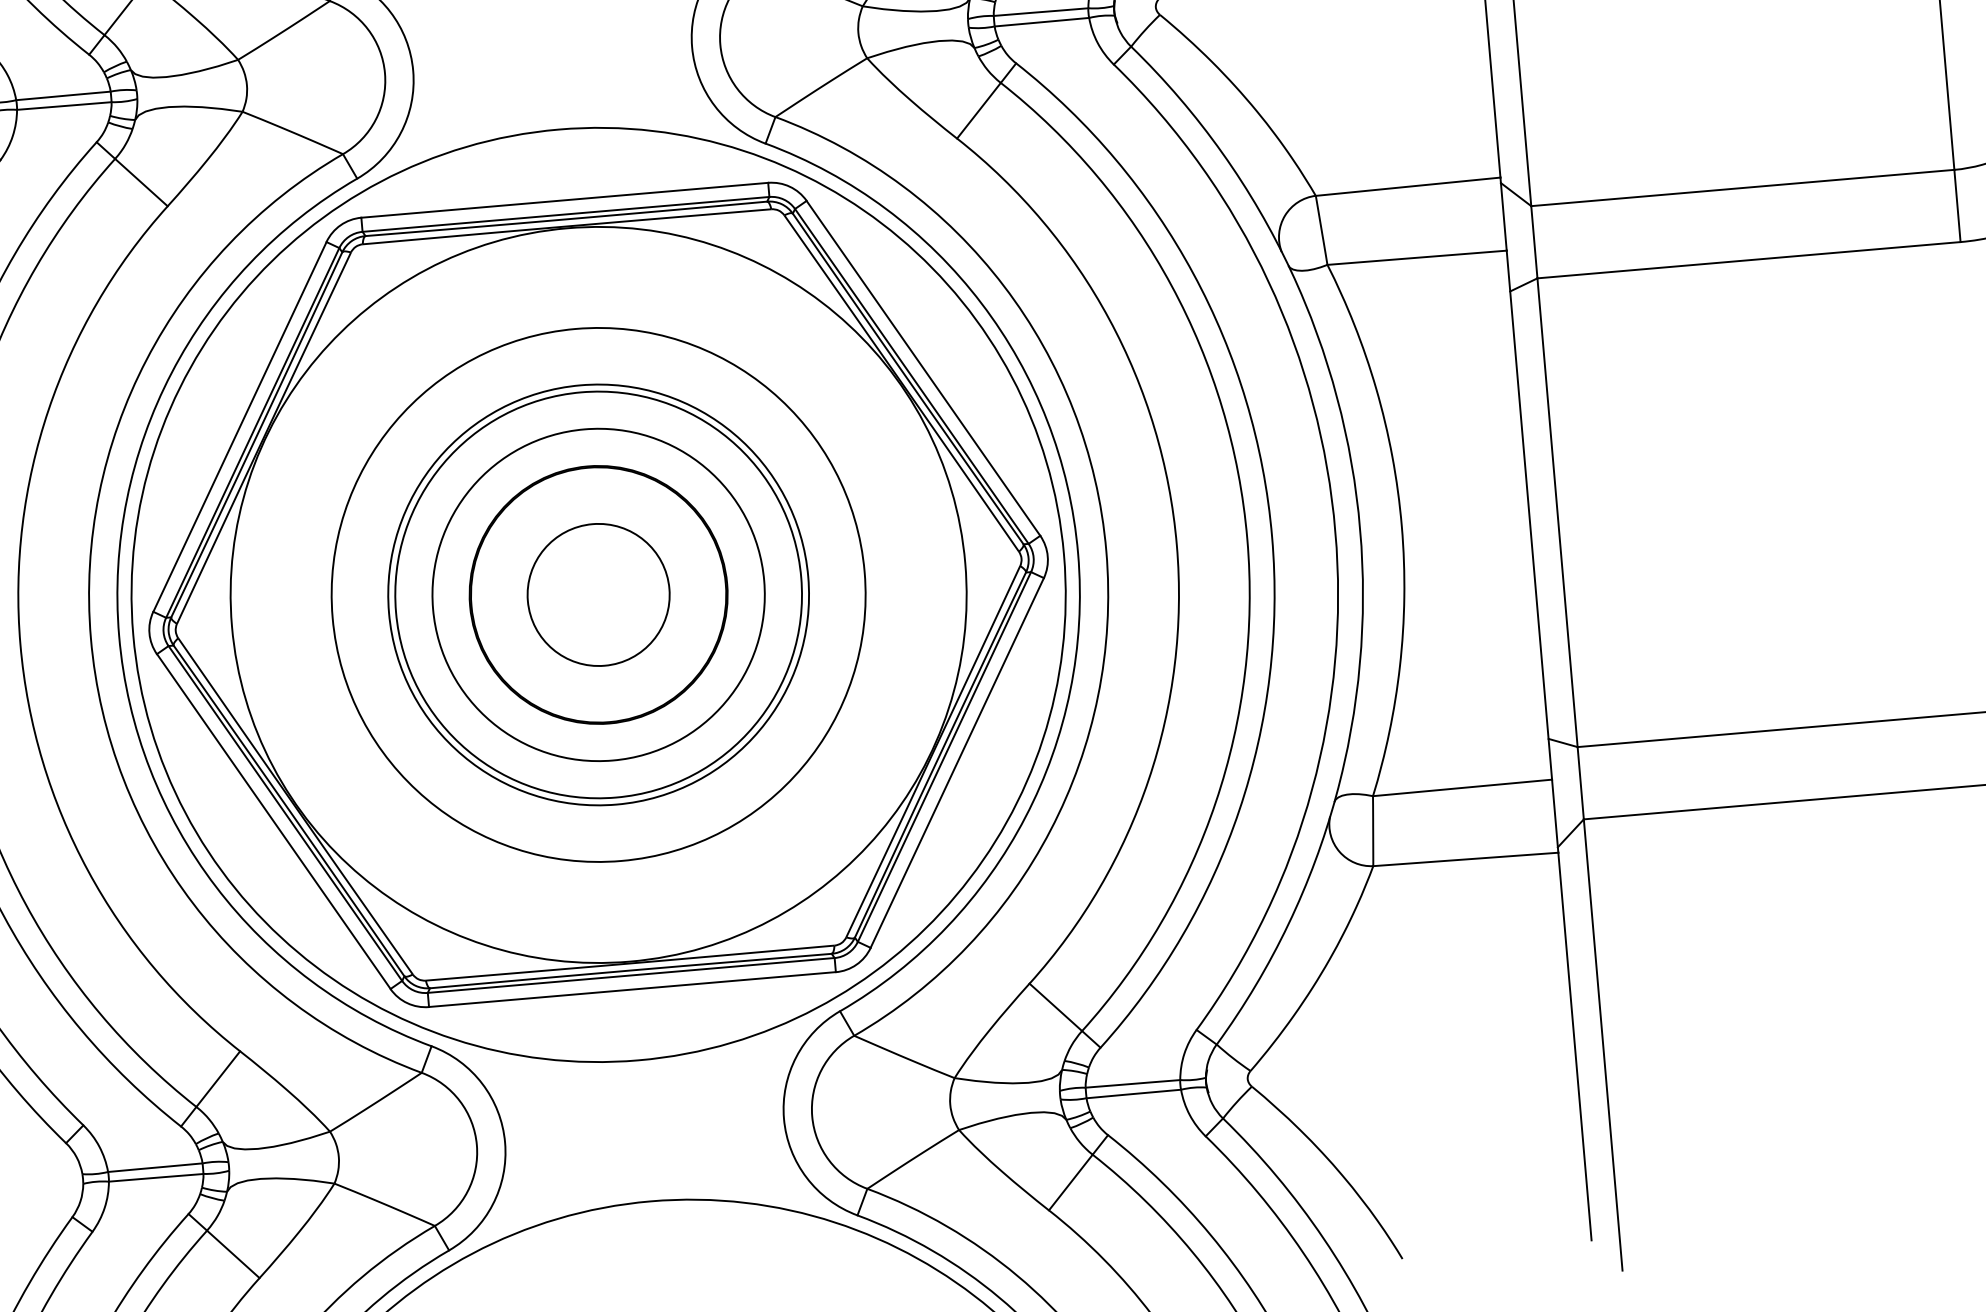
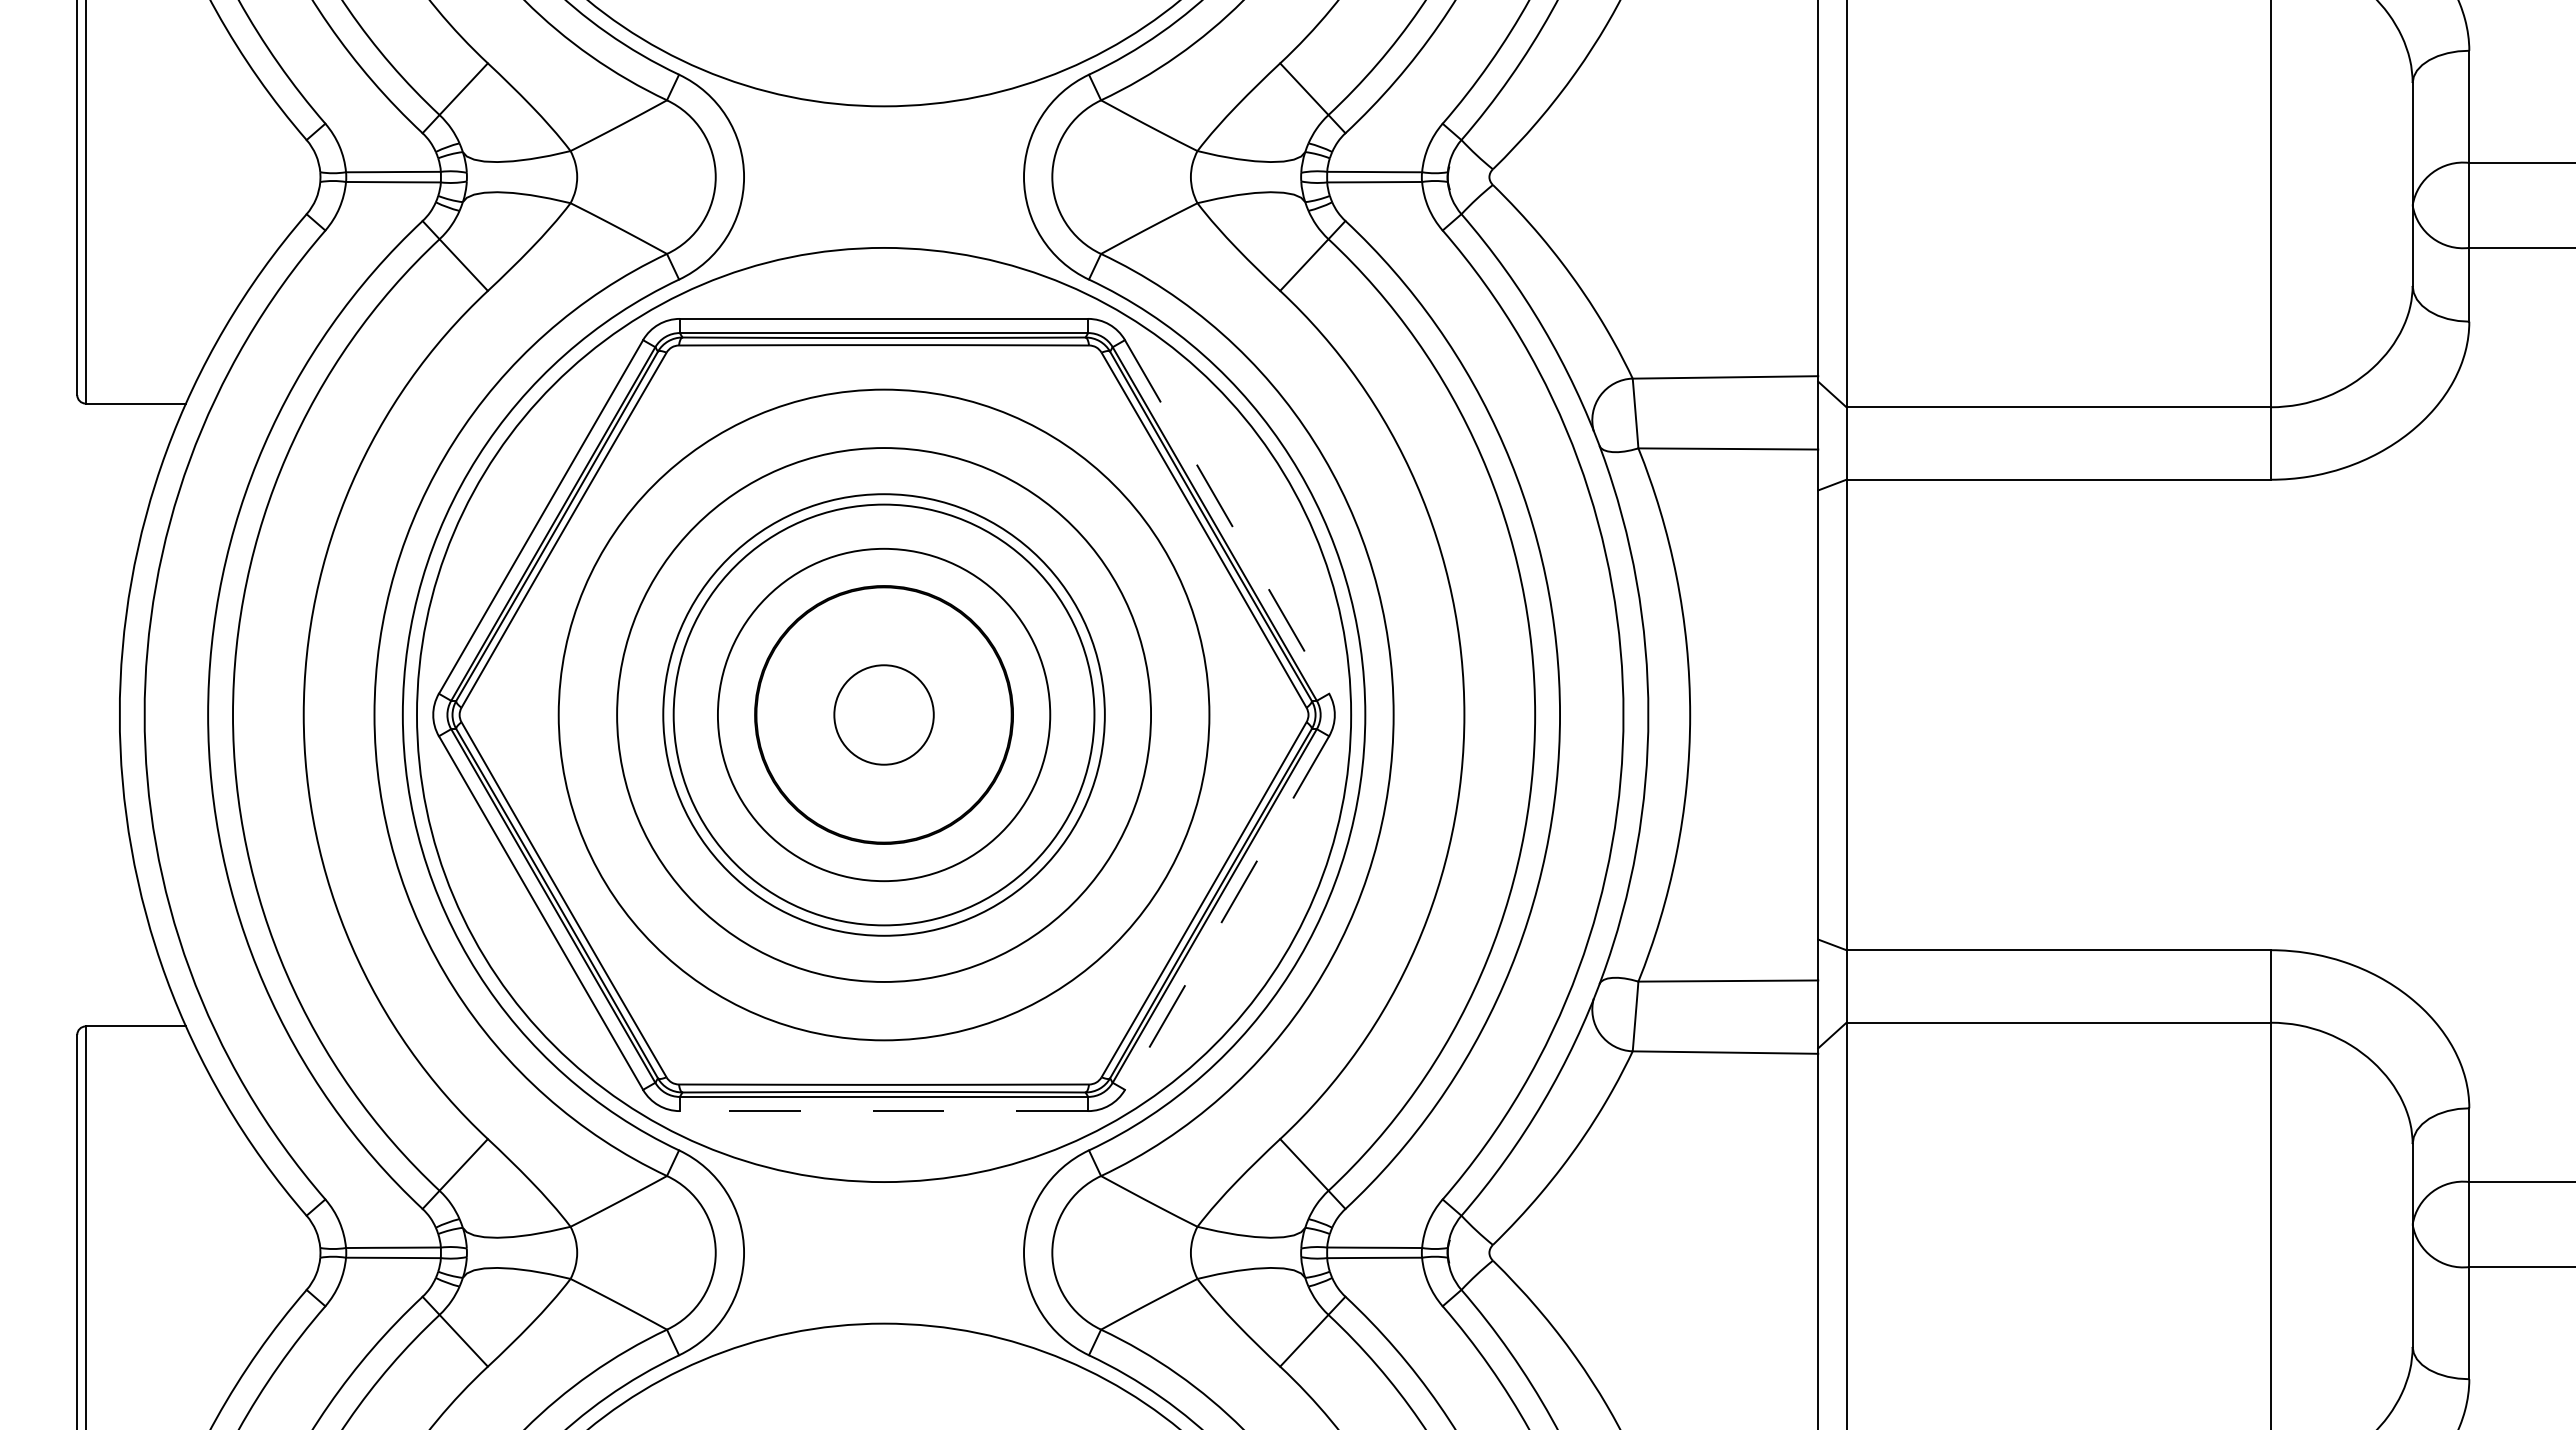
line: (923, 368) -> (1227, 517), solid -> dashed
circle: (598, 594) -> (883, 714), size x1.6
circle: (599, 594) -> (884, 714), size x0.7
circle: (599, 595) -> (884, 715), size x0.6
line: (956, 763) -> (1226, 913), solid -> dashed
line: (631, 990) -> (883, 1111), solid -> dashed

